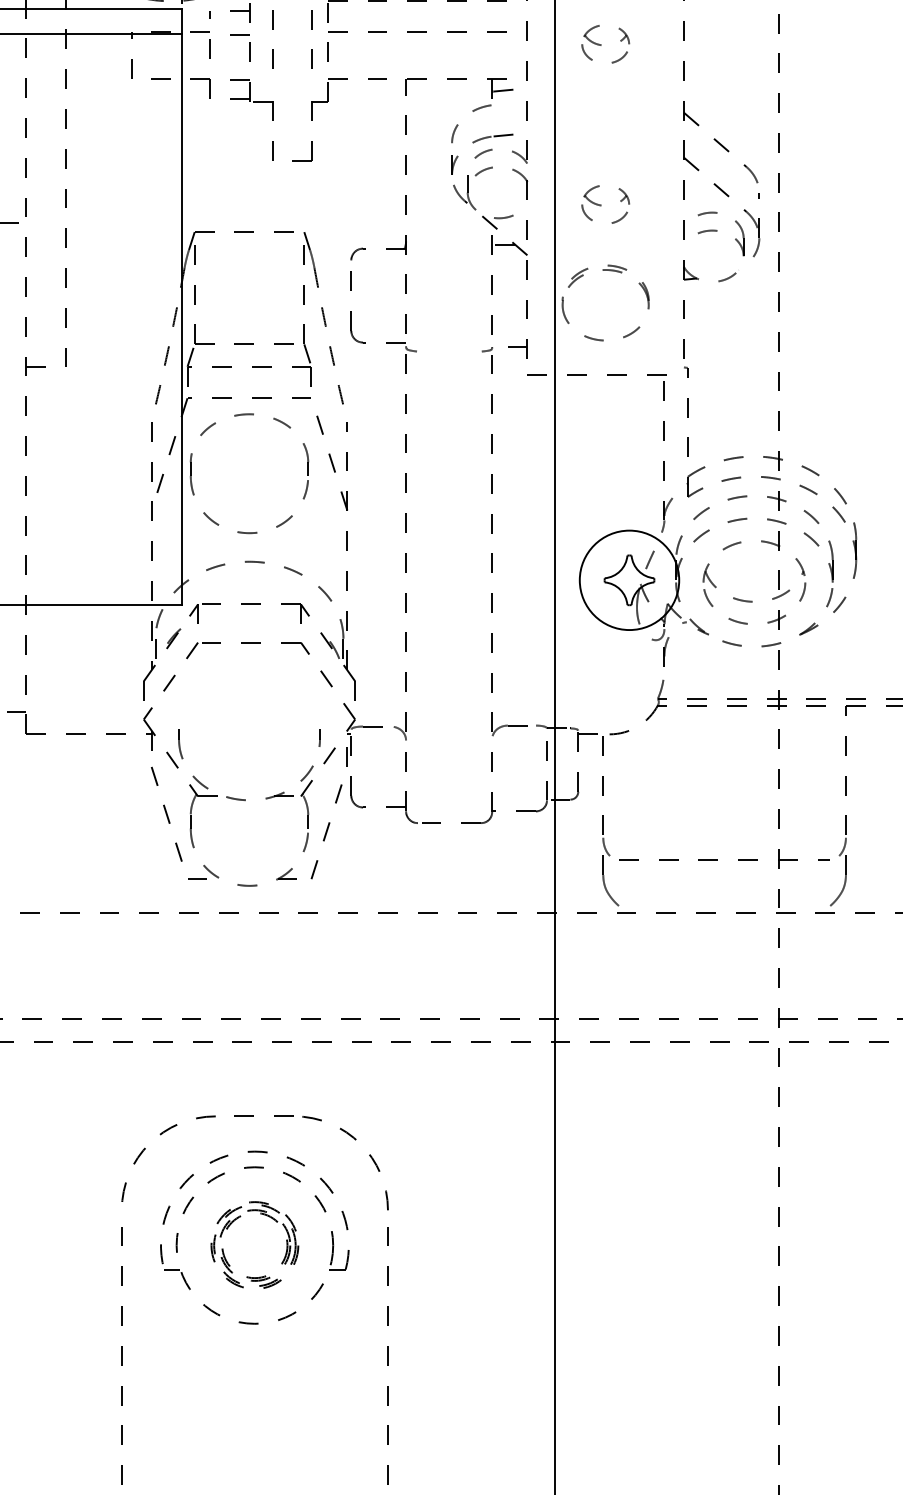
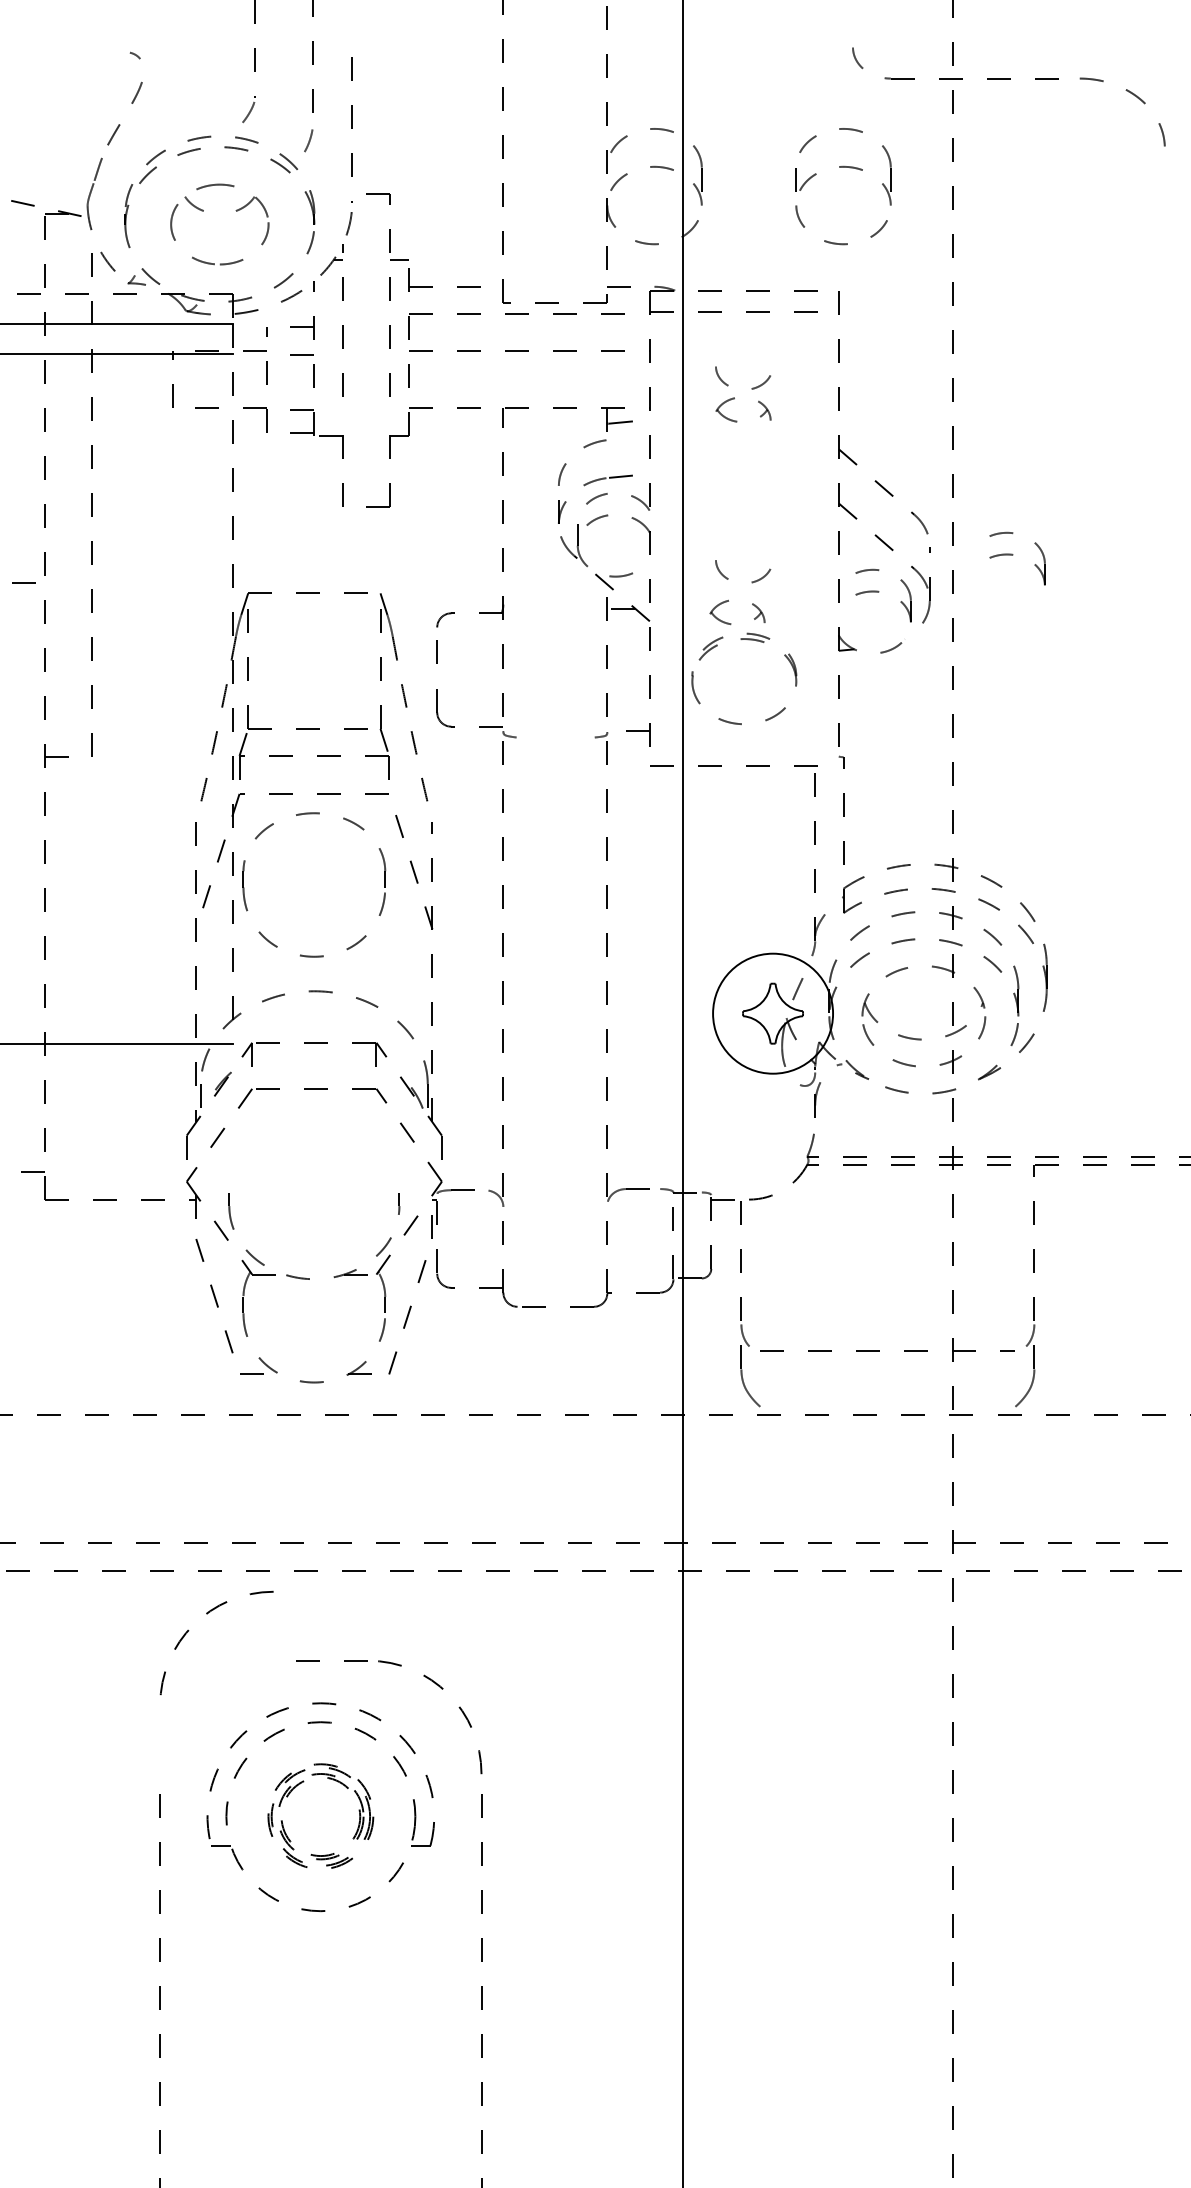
part: (600, 44) -> (736, 420), moved
part: (831, 203) -> (1017, 558), added
part: (601, 204) -> (731, 623), moved
line: (182, 307) -> (233, 684), solid -> dashed
arc: (160, 1135) -> (207, 1614), moved

